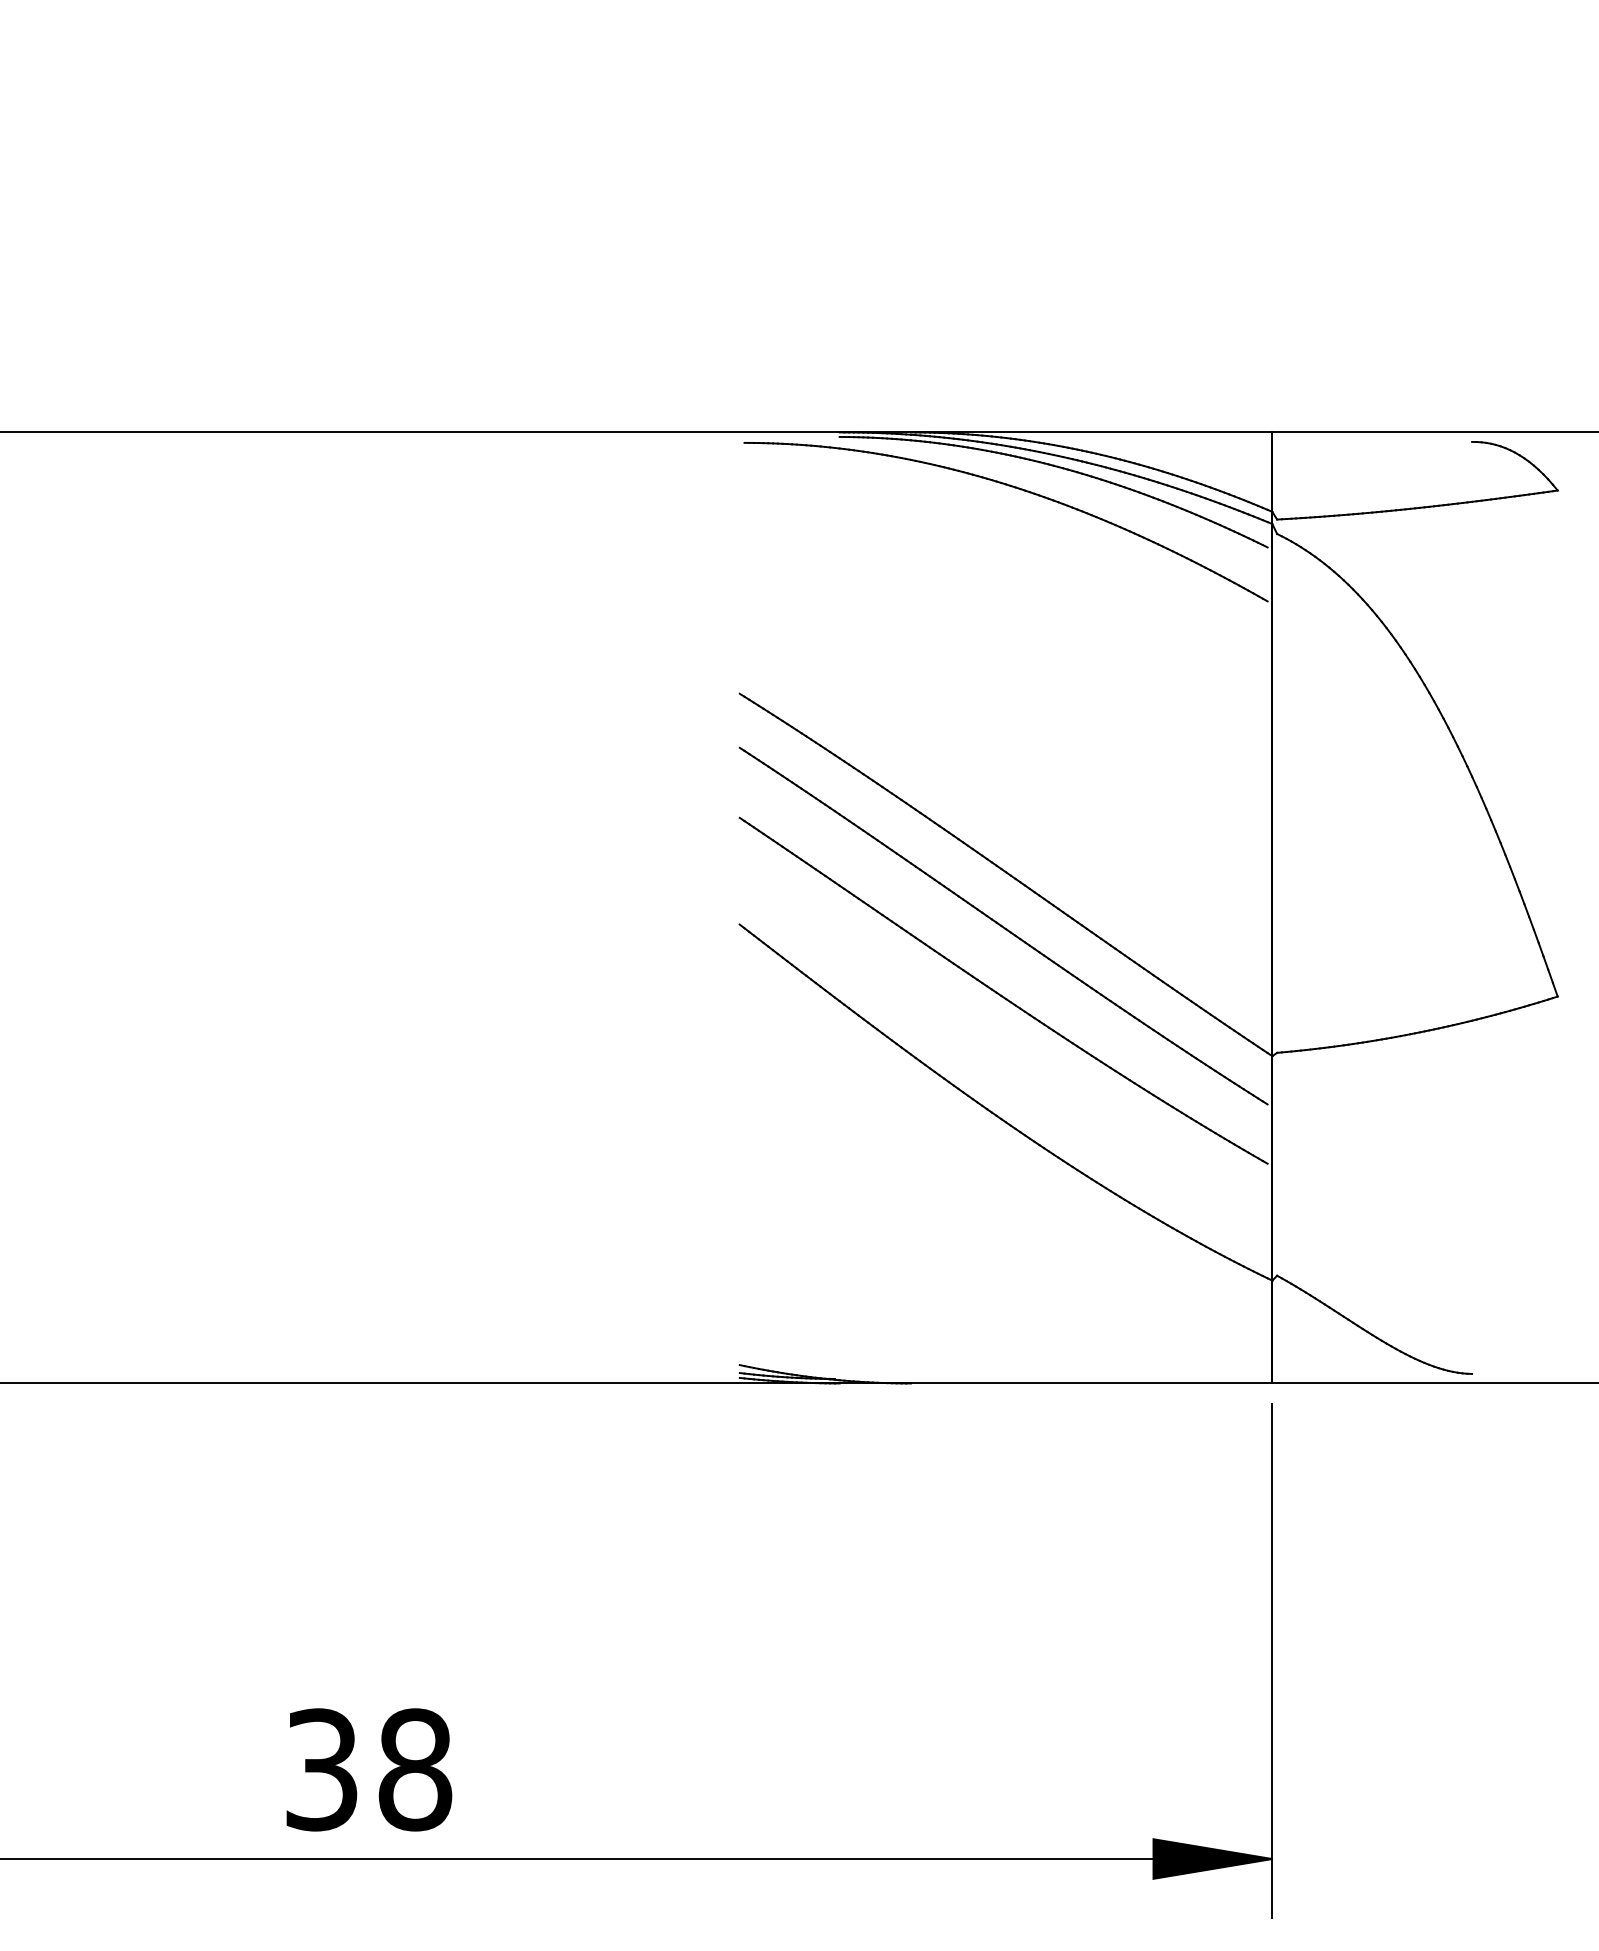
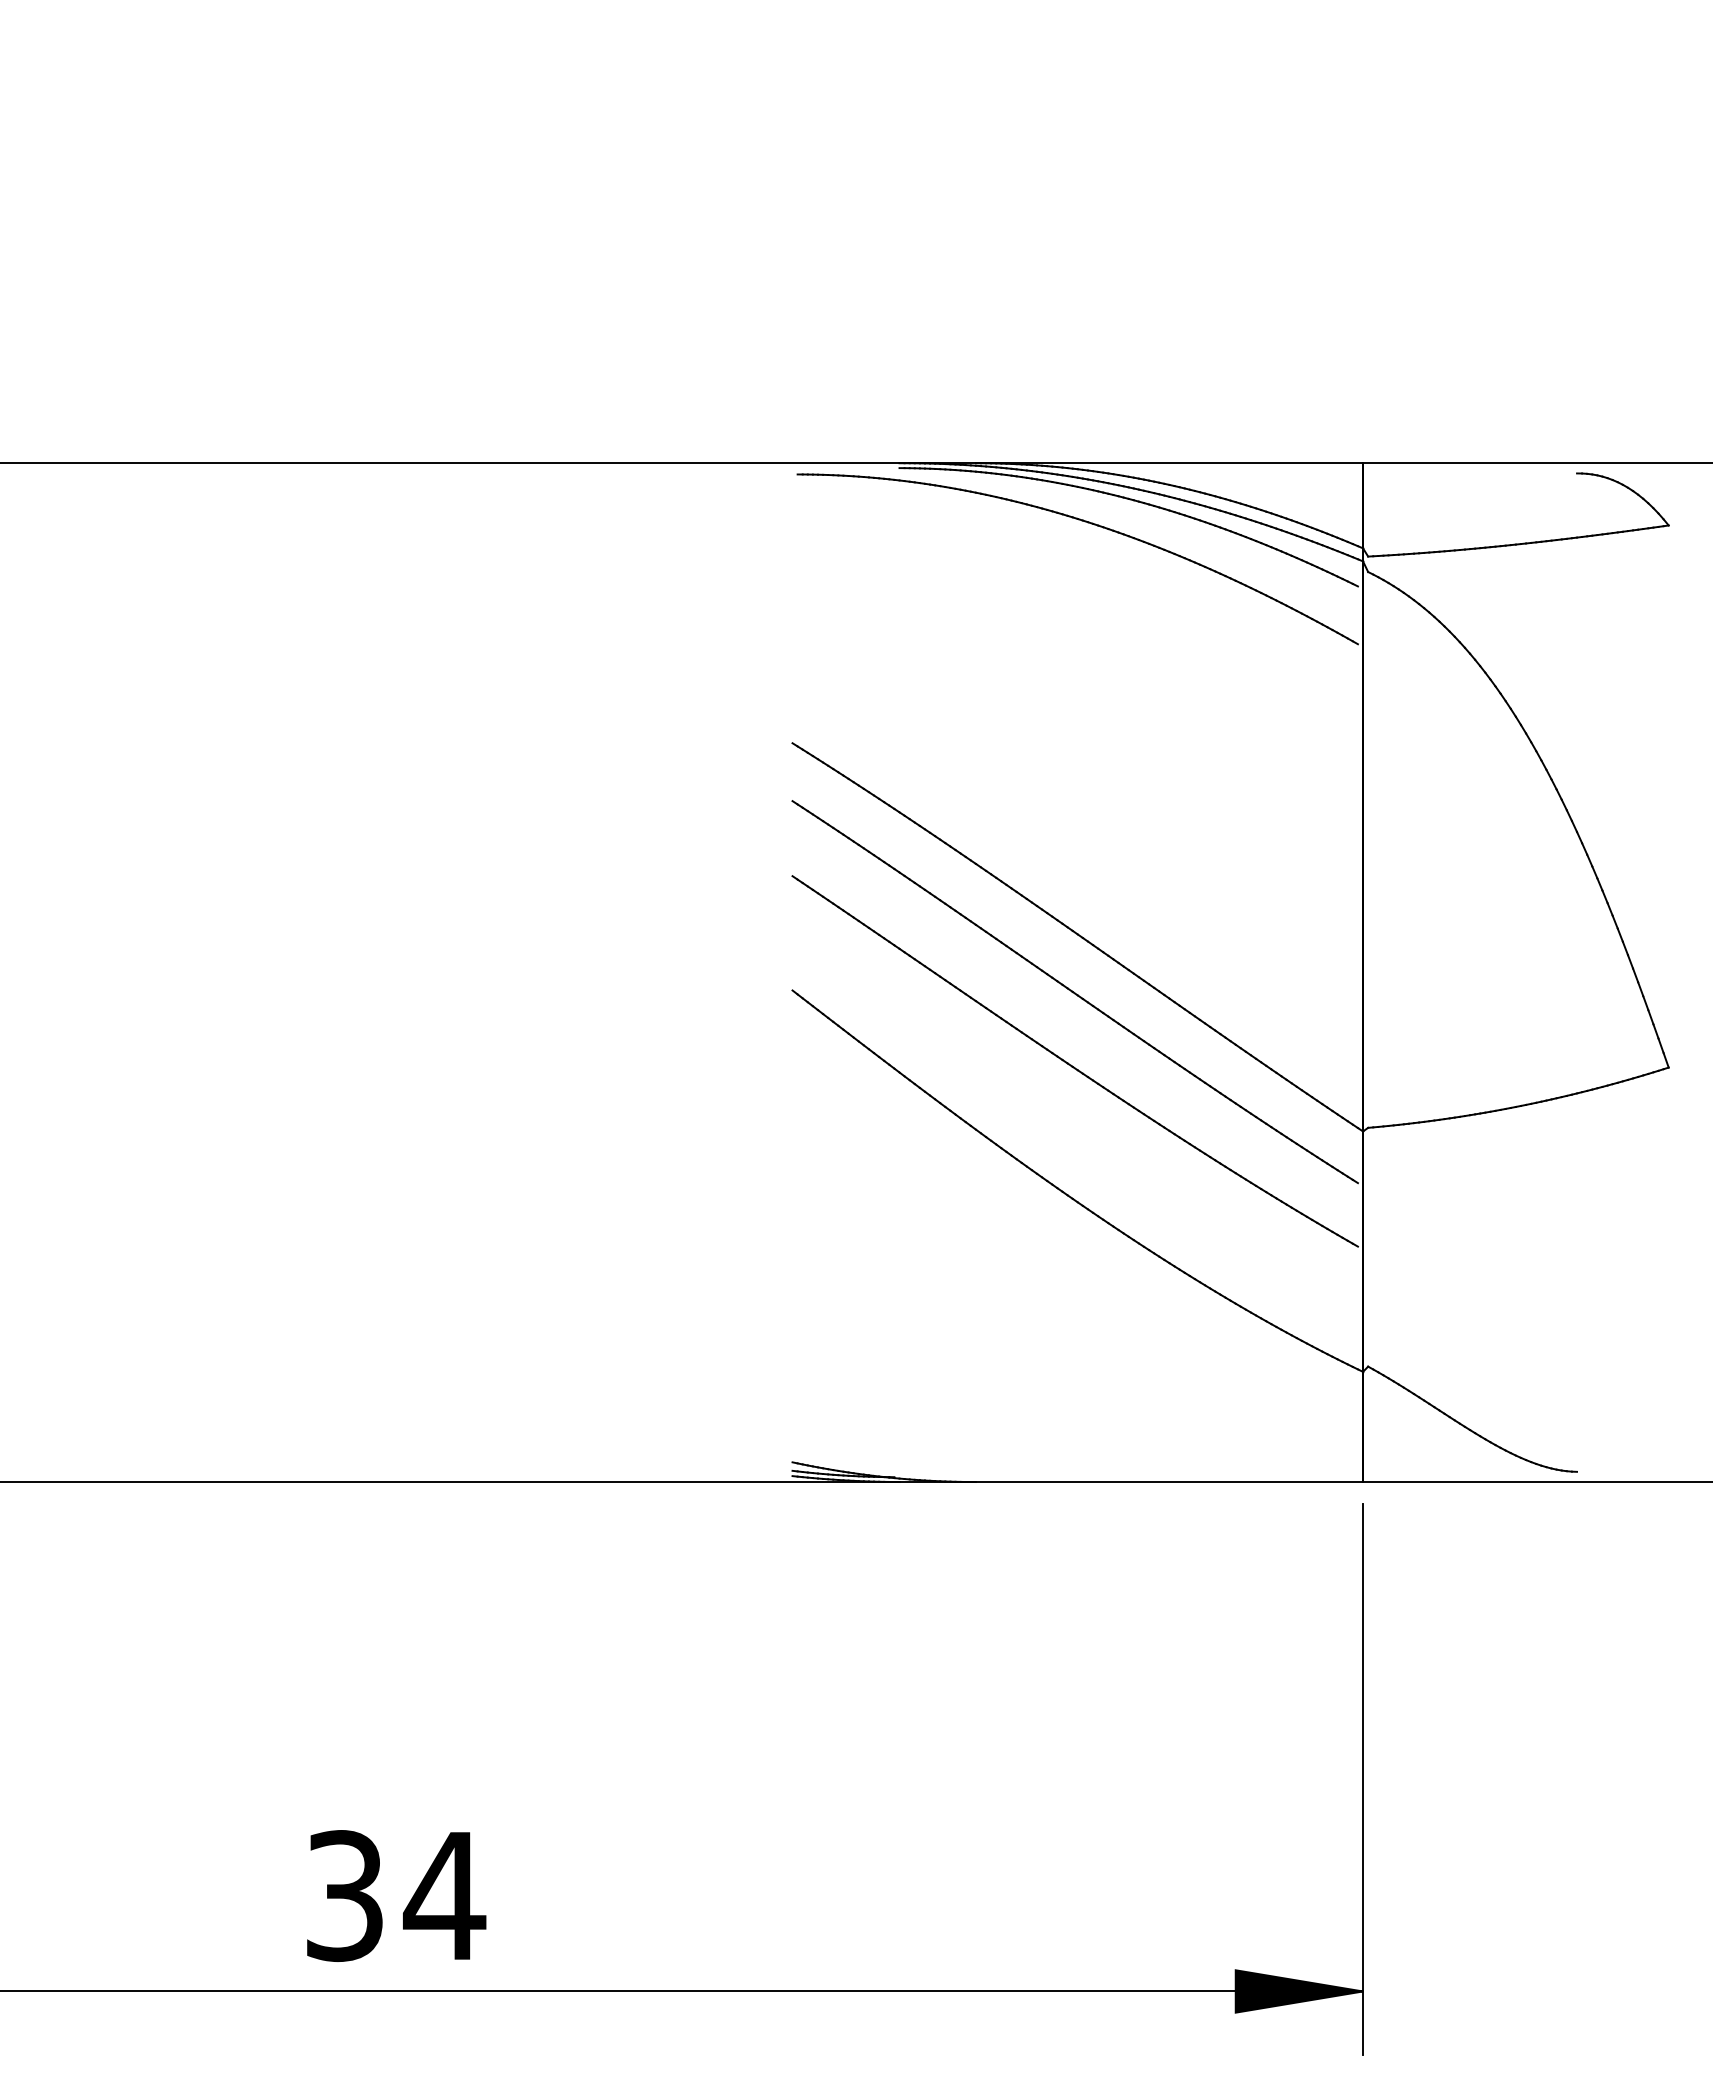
text: (414, 1770) -> (444, 1896), 38 -> 34

